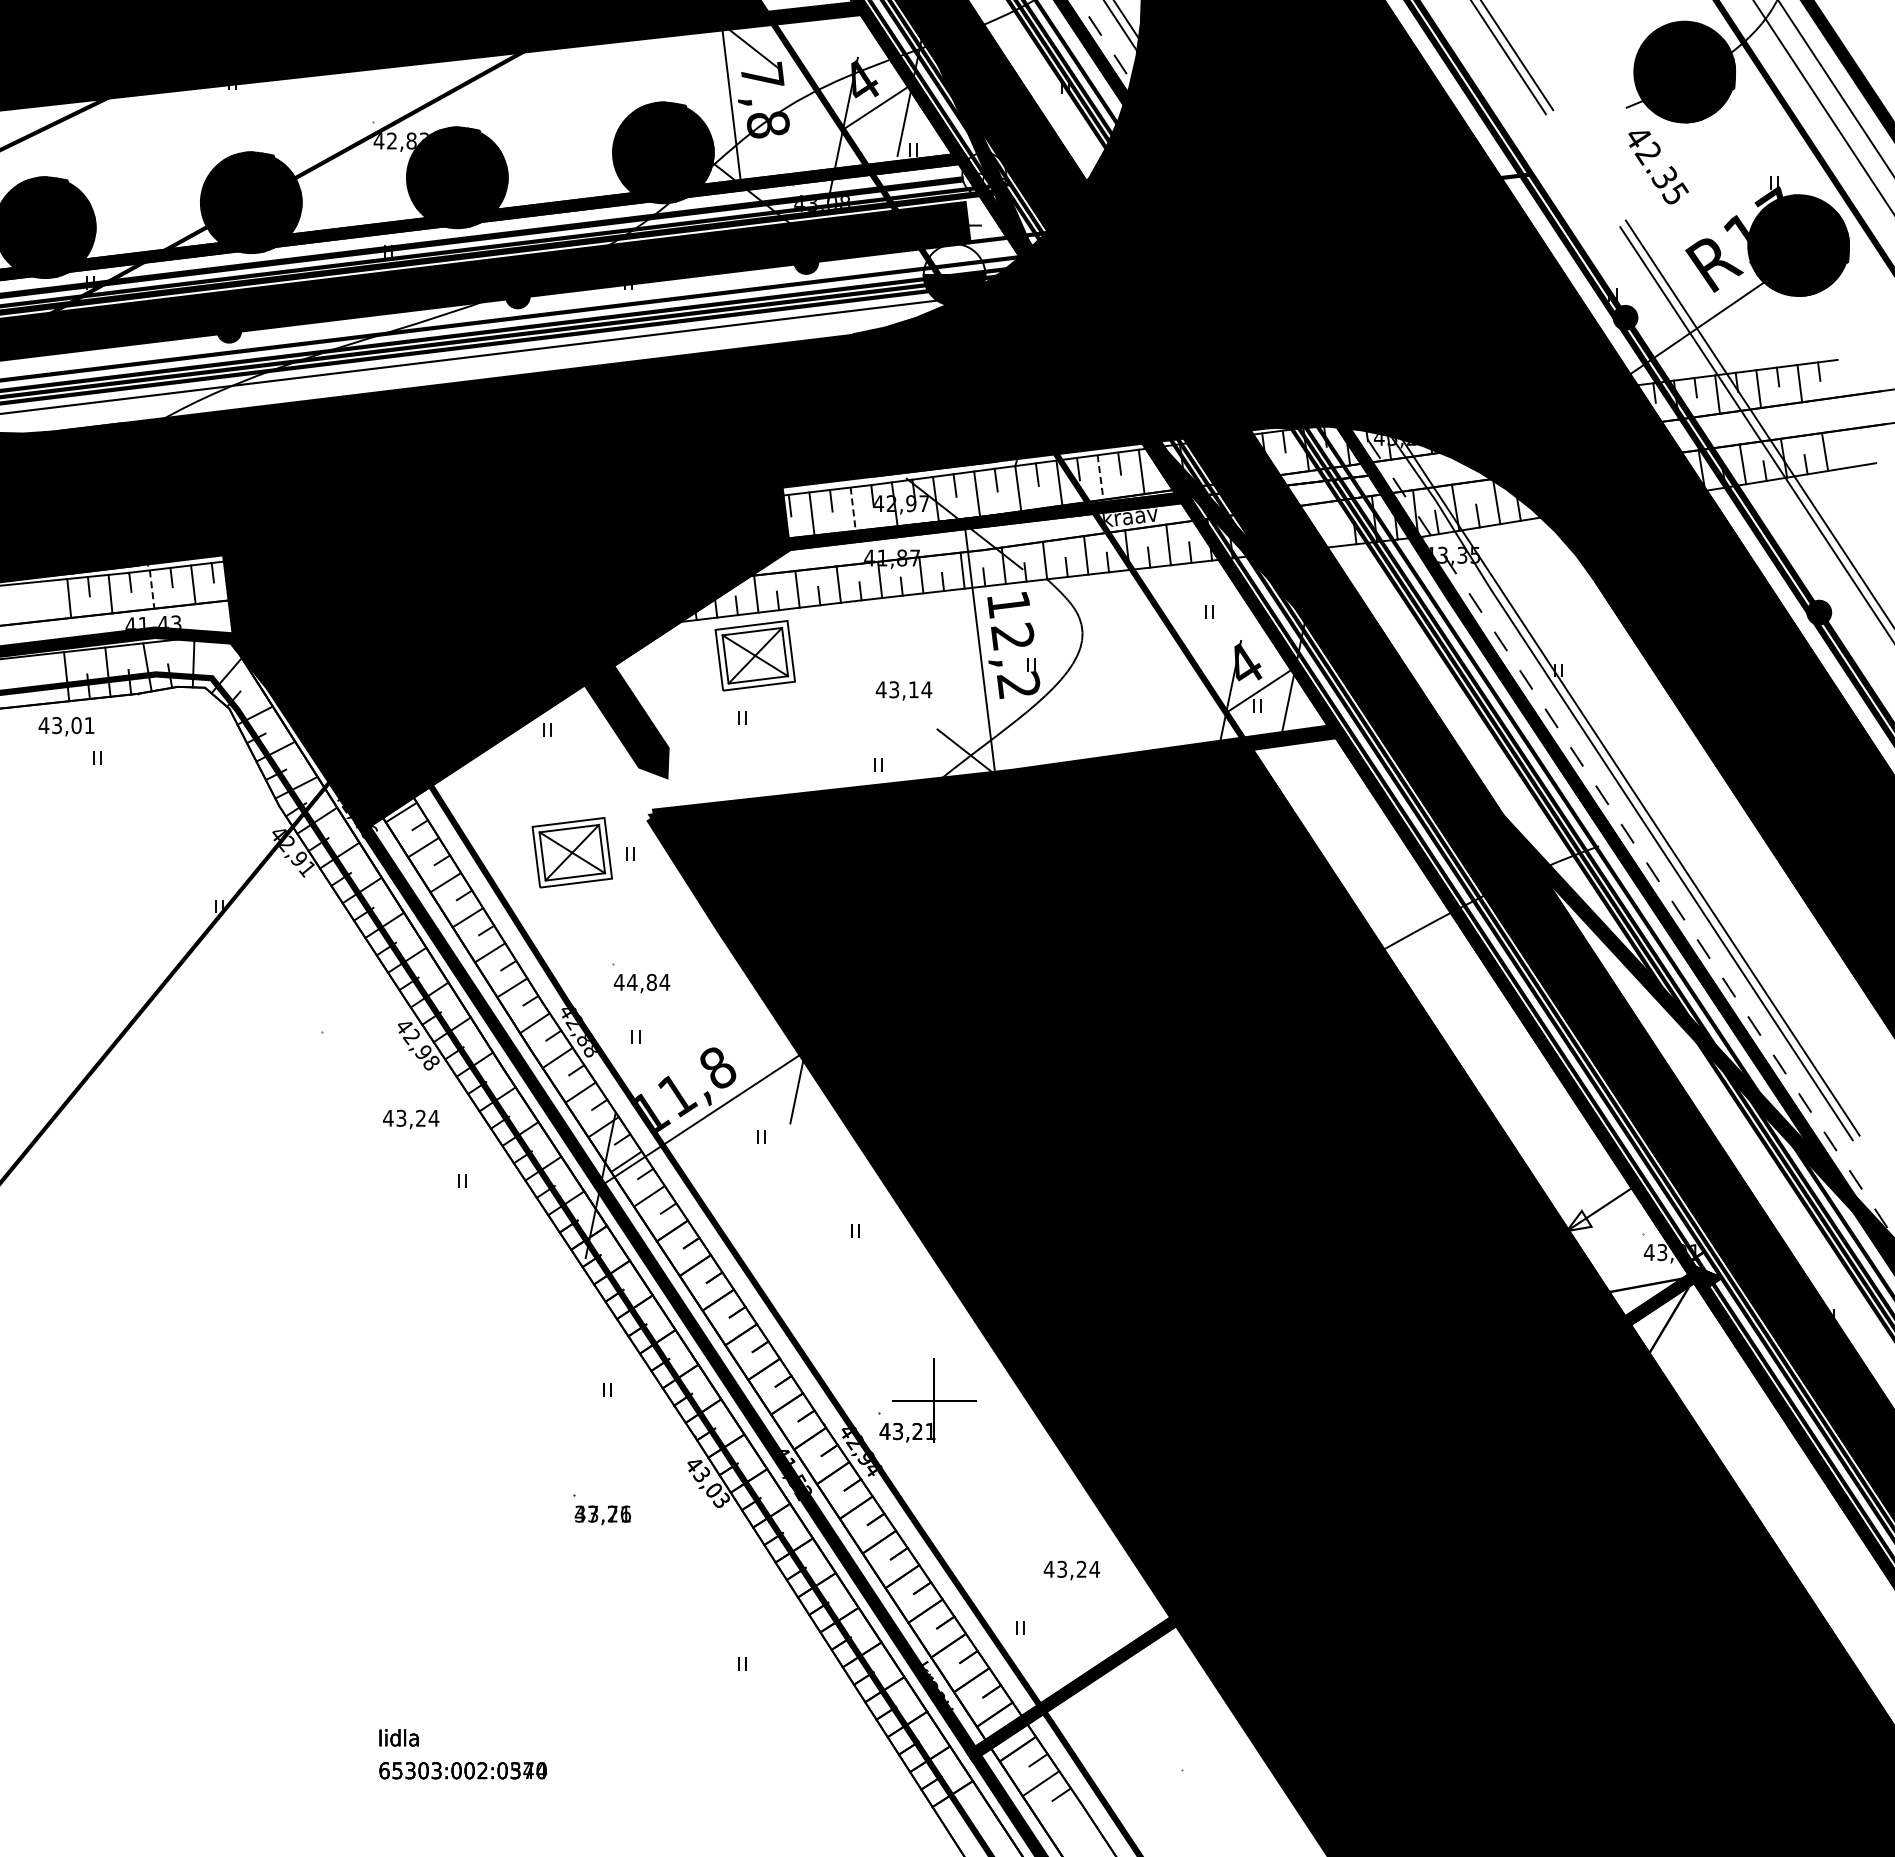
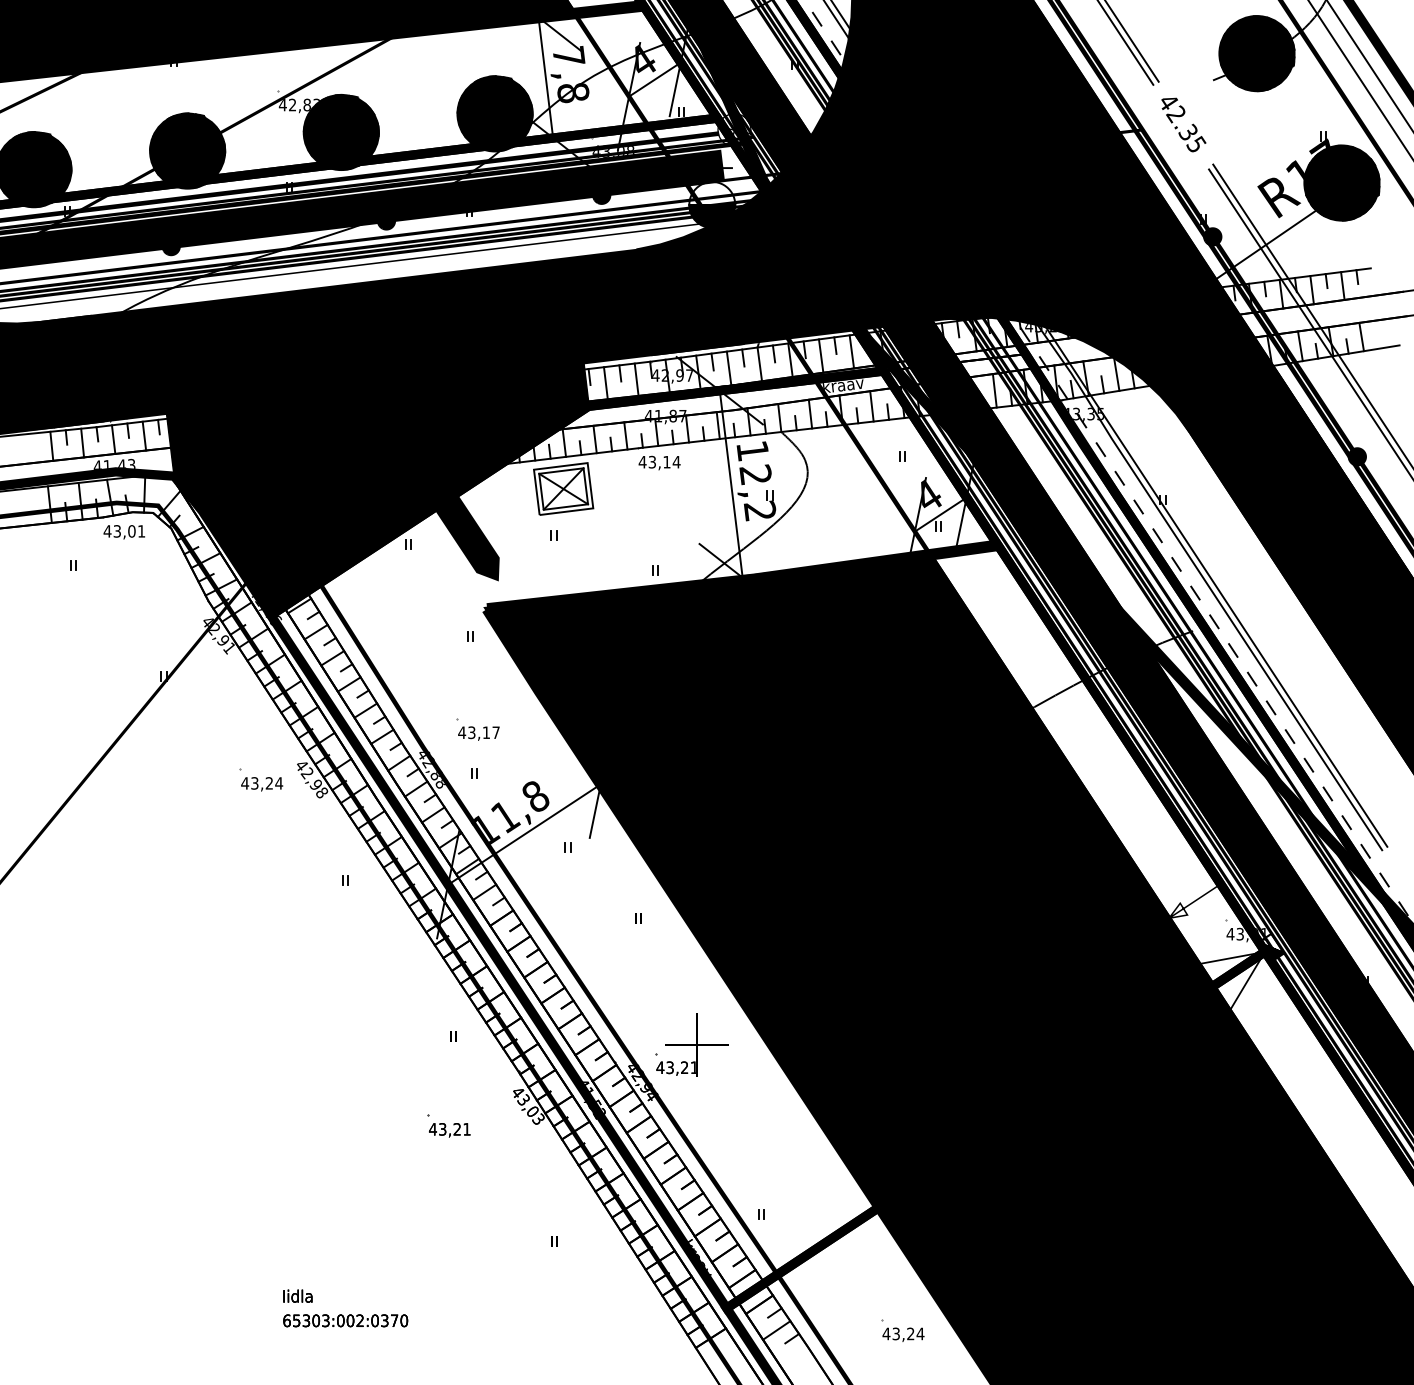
text: (1658, 167) -> (1183, 124), moved
line: (1100, 477) -> (821, 356), dashed -> solid
line: (853, 509) -> (636, 379), dashed -> solid
line: (1332, 523) -> (994, 390), added
line: (152, 590) -> (113, 440), dashed -> solid
text: (903, 690) -> (659, 462), moved
text: (66, 726) -> (124, 532), moved
part: (571, 852) -> (426, 635), removed
text: (648, 981) -> (483, 732), 44,84 -> 43,17
text: (411, 1119) -> (262, 784), moved
text: (602, 1513) -> (449, 1128), 37,76 -> 43,21
text: (1071, 1570) -> (903, 1334), moved
text: (529, 1770) -> (395, 1320), 65303:002:0544 -> 65303:002:0370

